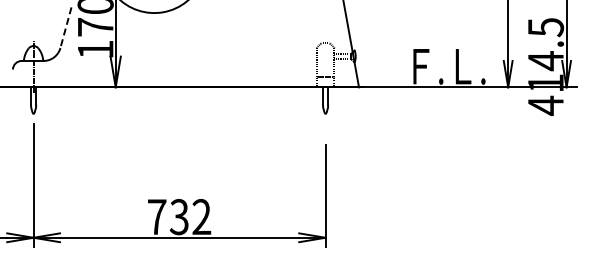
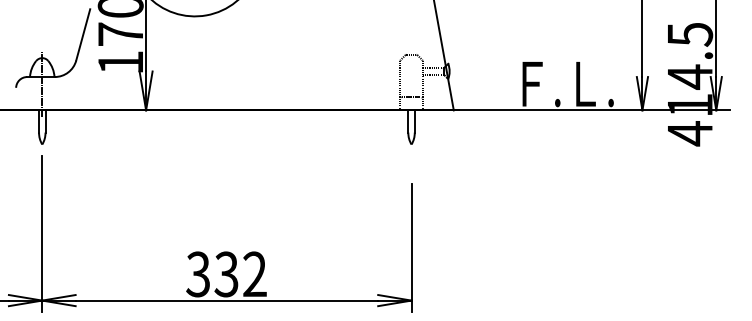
line: (65, 28) -> (82, 35), dashed -> solid
text: (156, 217) -> (197, 274), 732 -> 332

